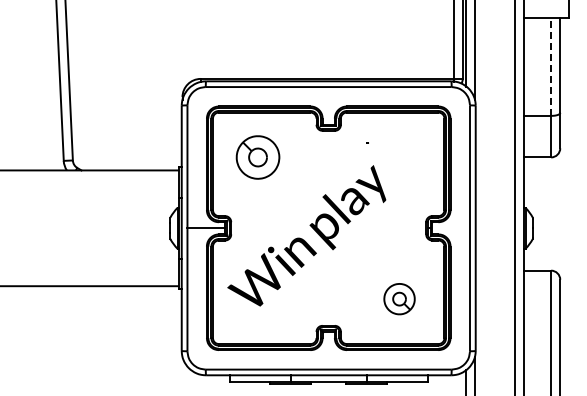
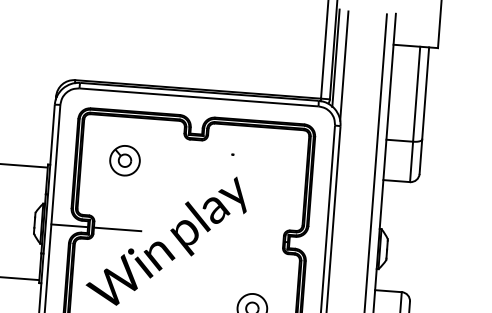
line: (551, 67) -> (417, 94), dashed -> solid
part: (257, 157) -> (124, 160), size x0.71
line: (255, 228) -> (117, 229), added

